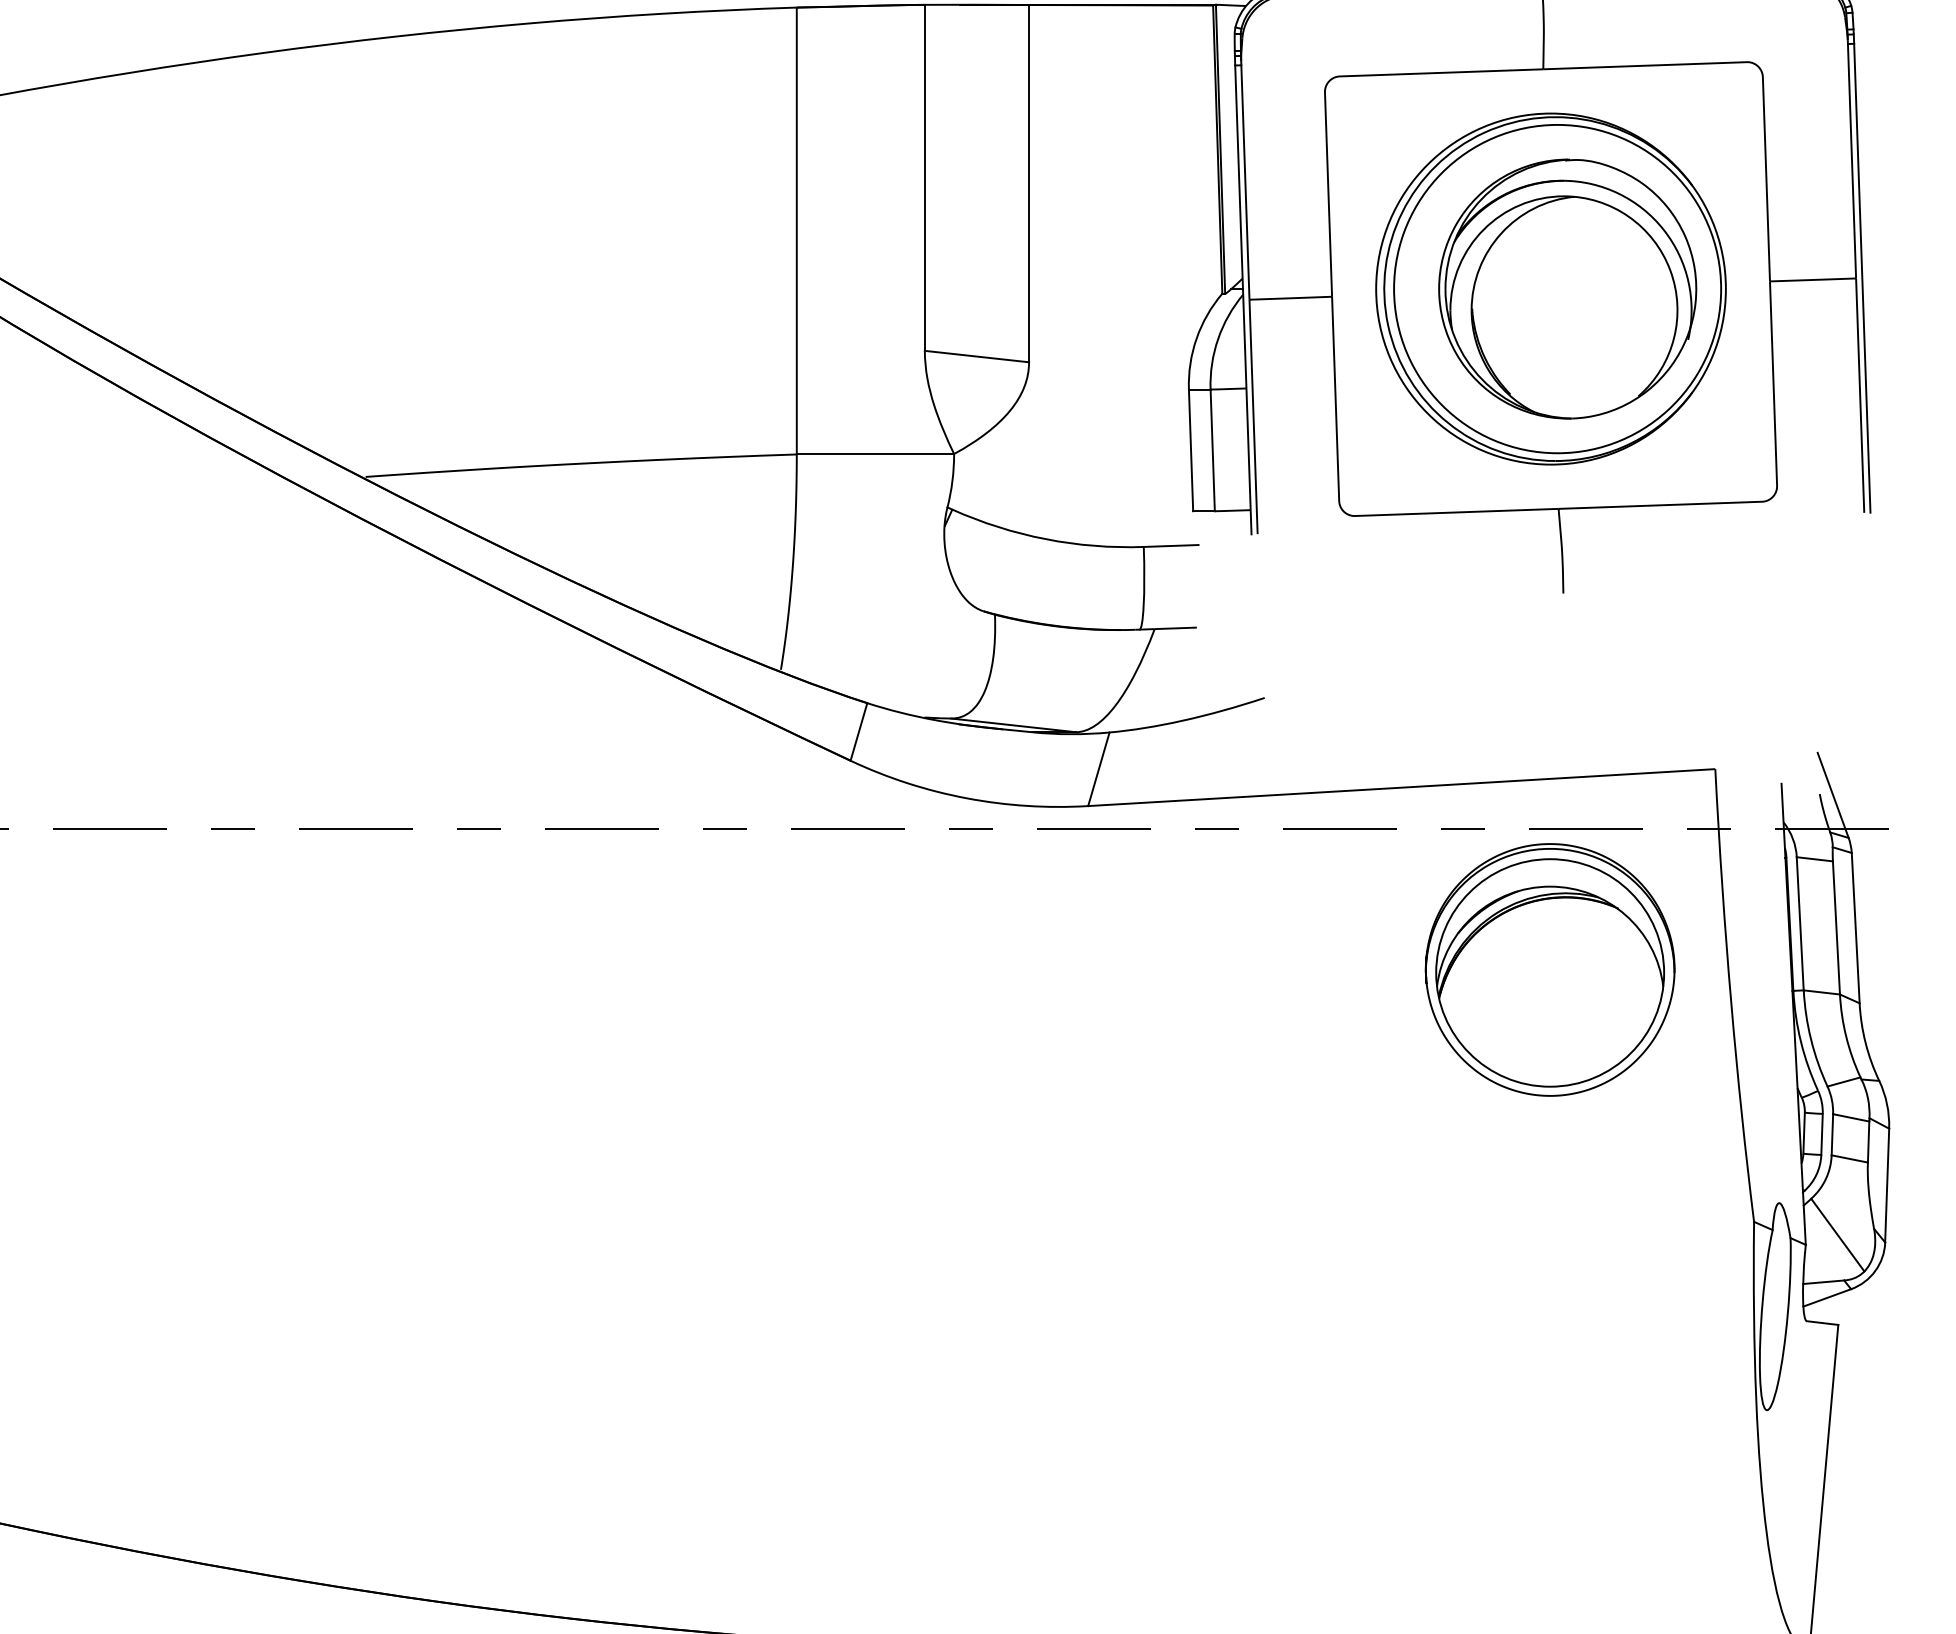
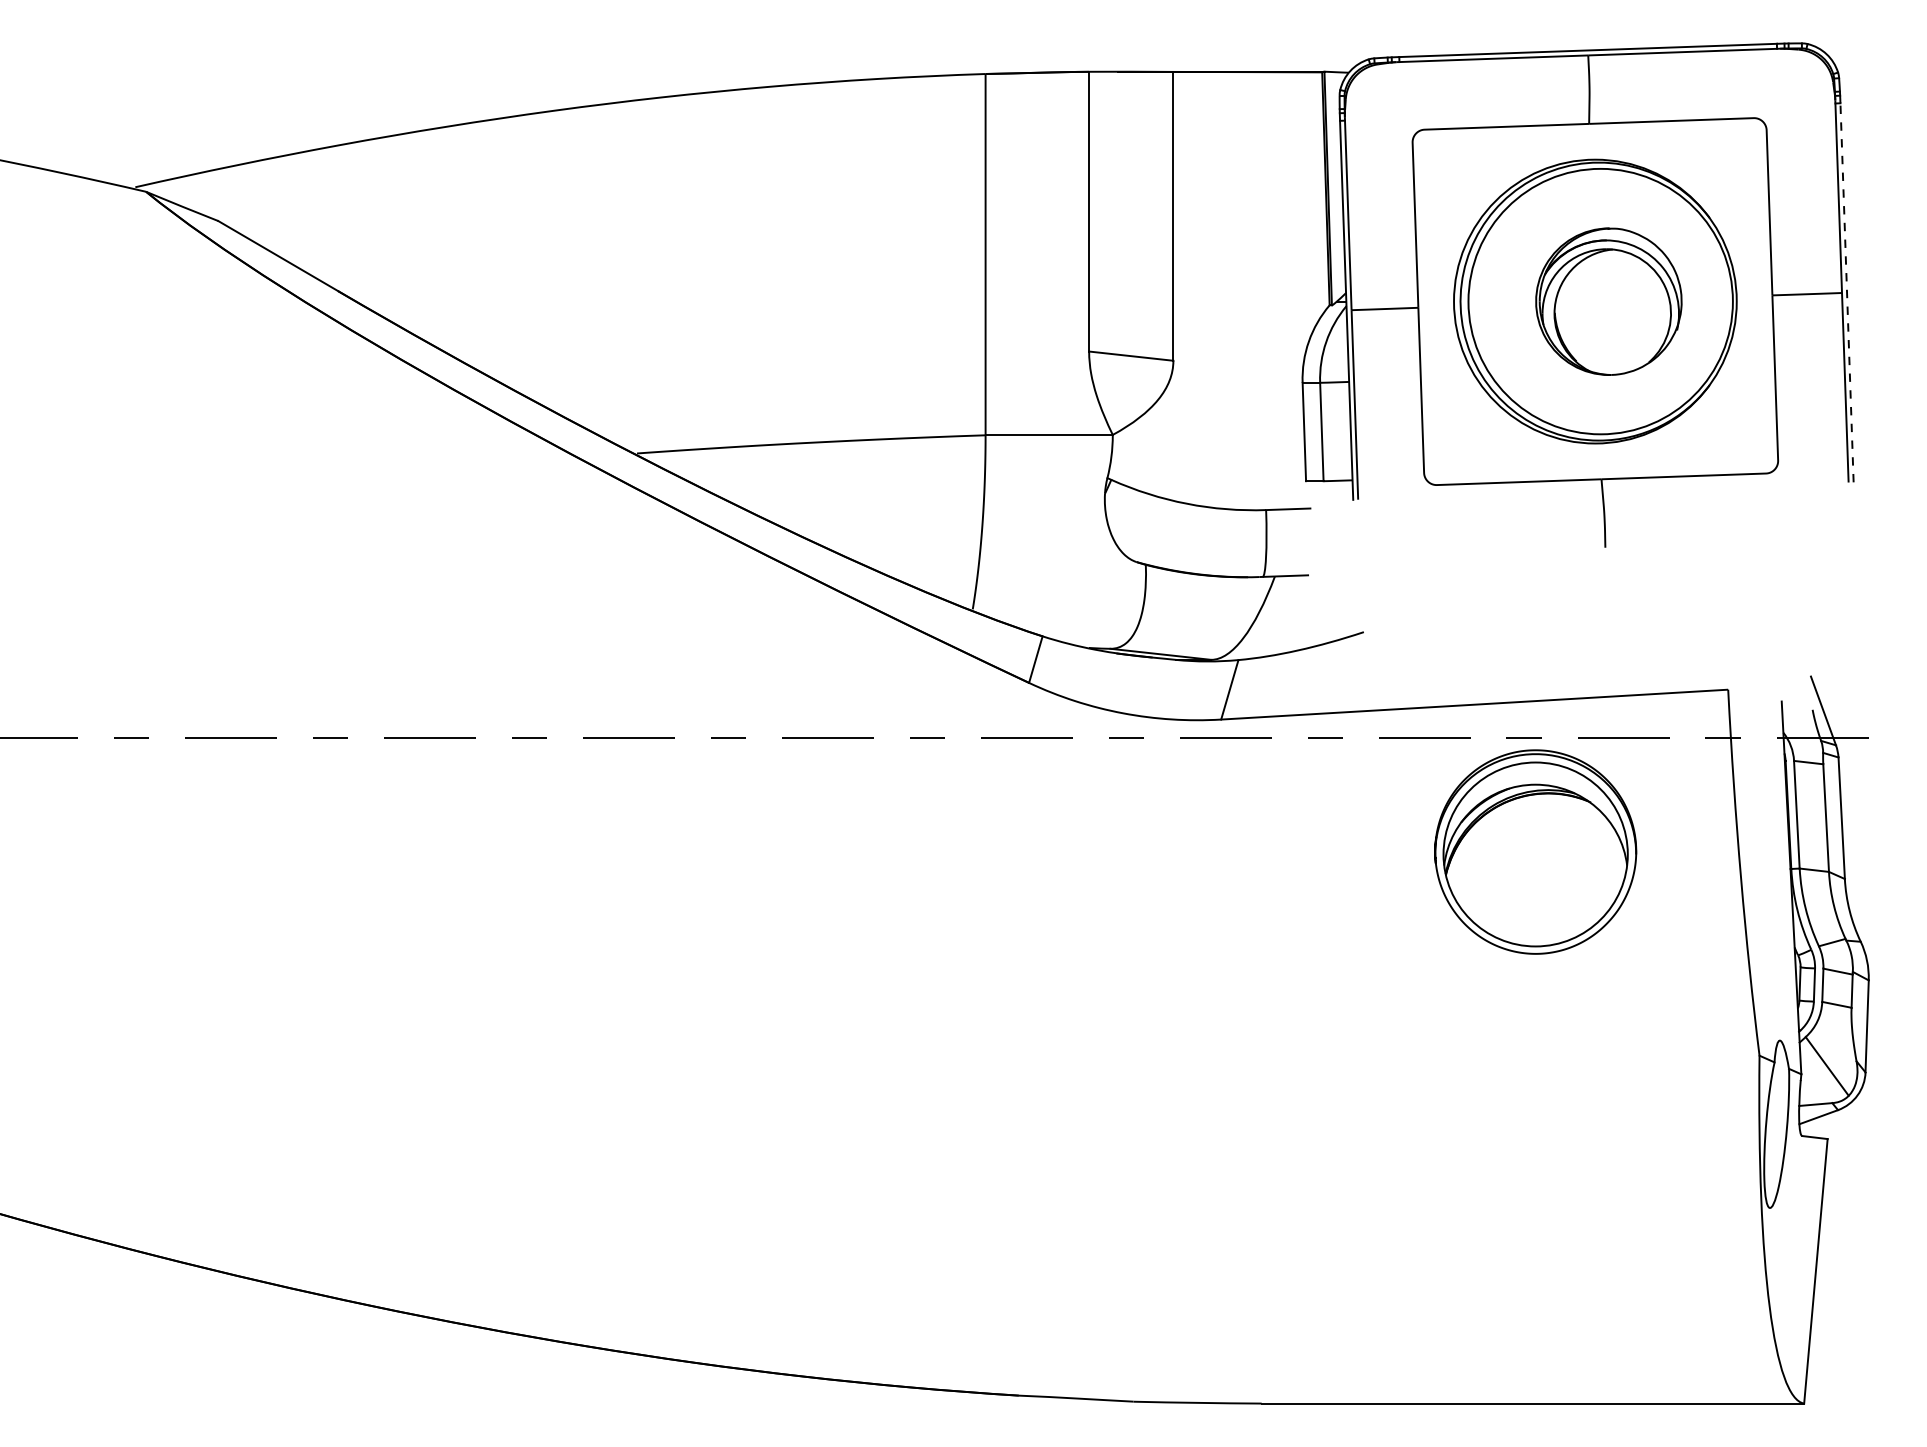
line: (1862, 277) -> (1847, 292), solid -> dashed
part: (1567, 288) -> (1608, 301), size x0.7
part: (1549, 969) -> (1535, 851), moved

